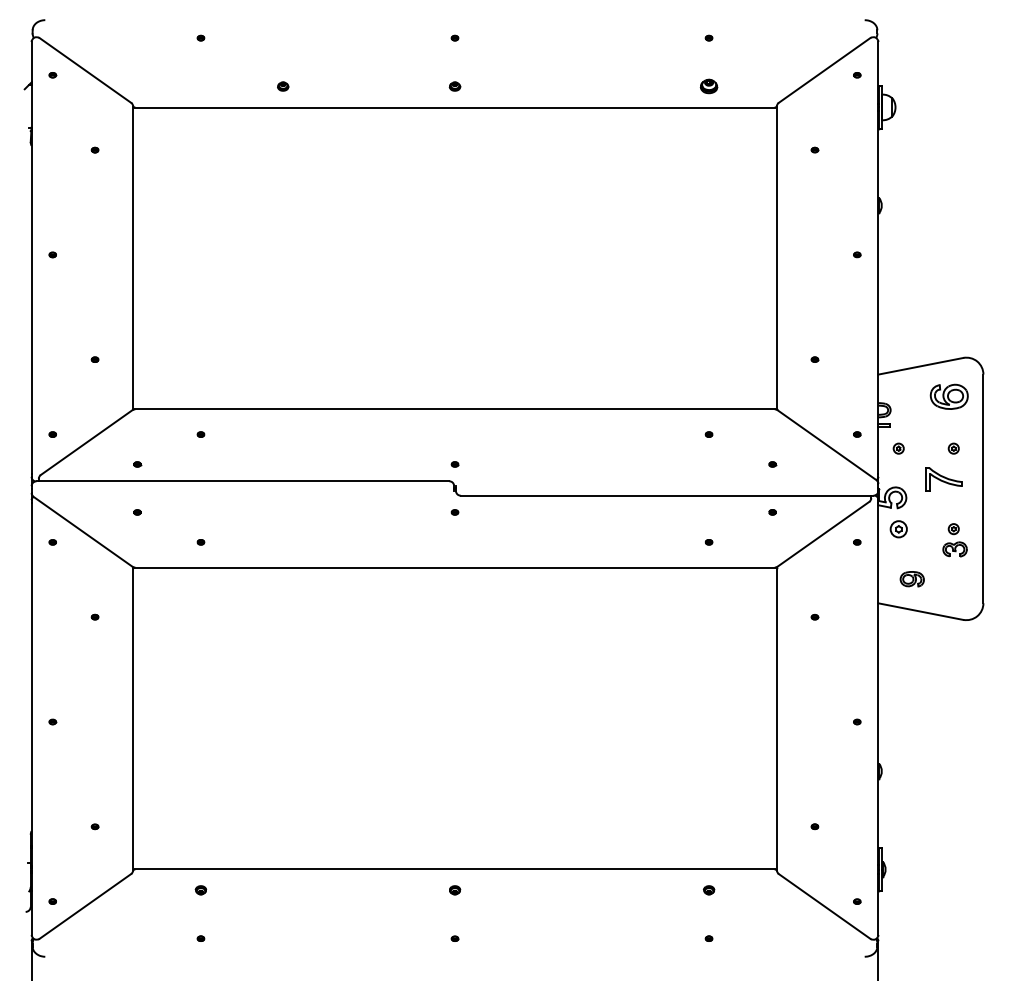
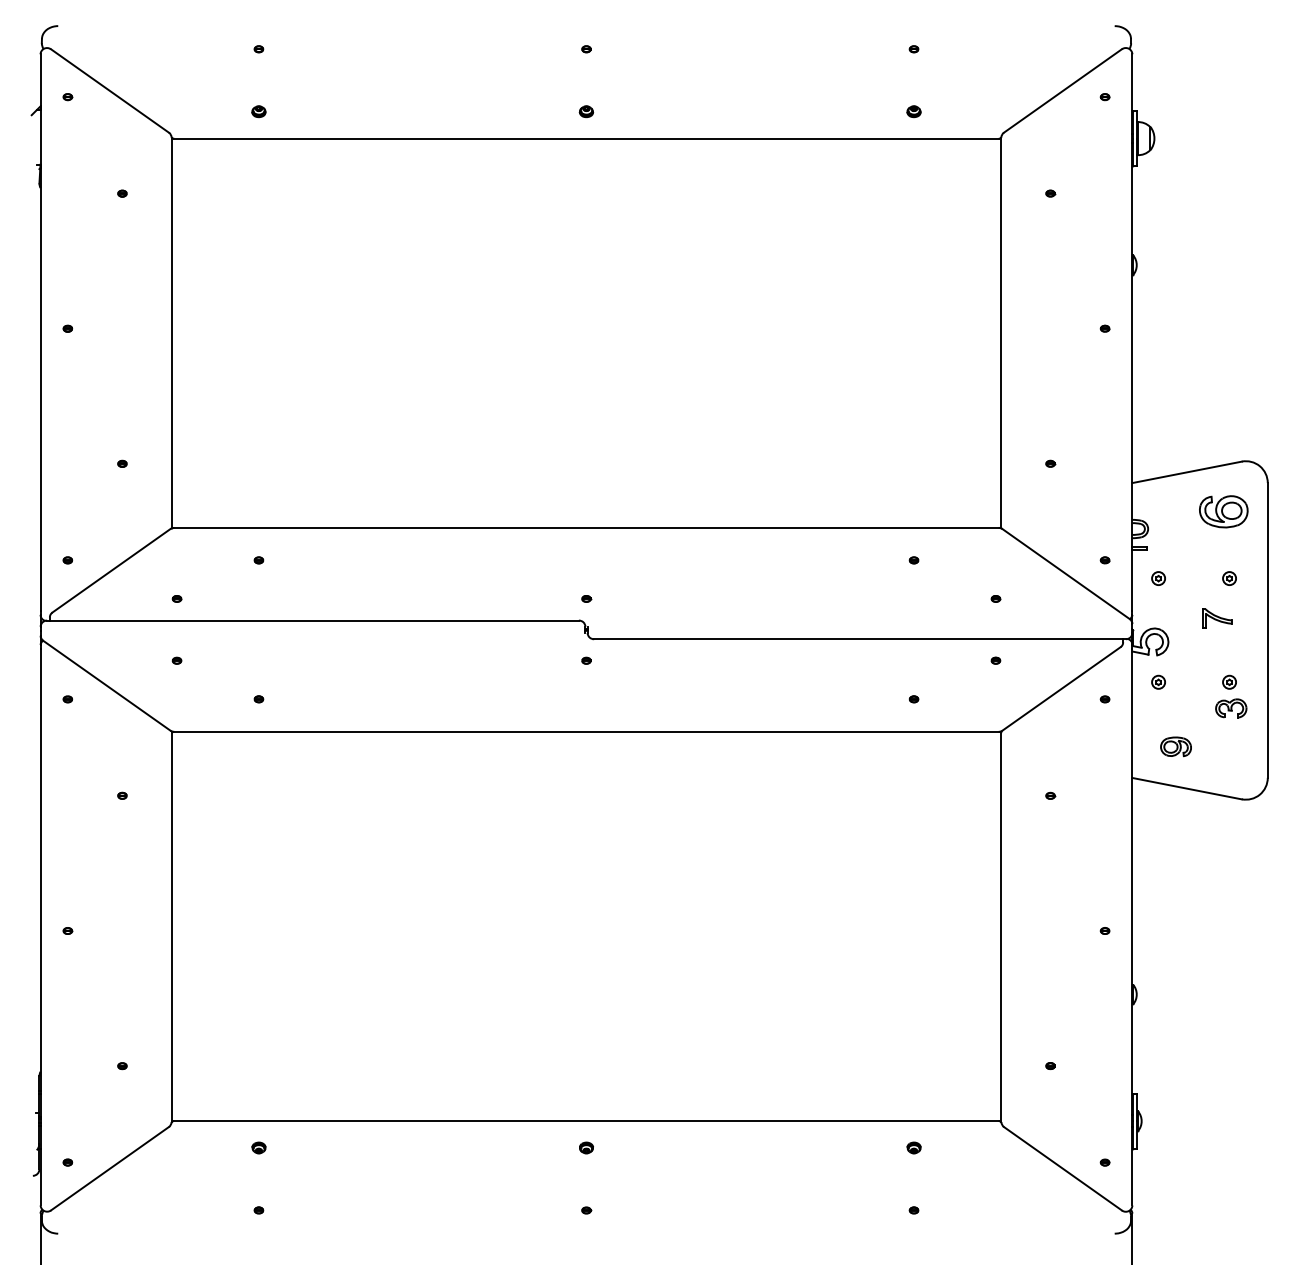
part: (282, 86) -> (258, 111), moved
part: (708, 86) -> (913, 111), size x0.62
part: (944, 479) -> (1217, 618), size x0.62
part: (898, 528) -> (1158, 681), size x0.62

